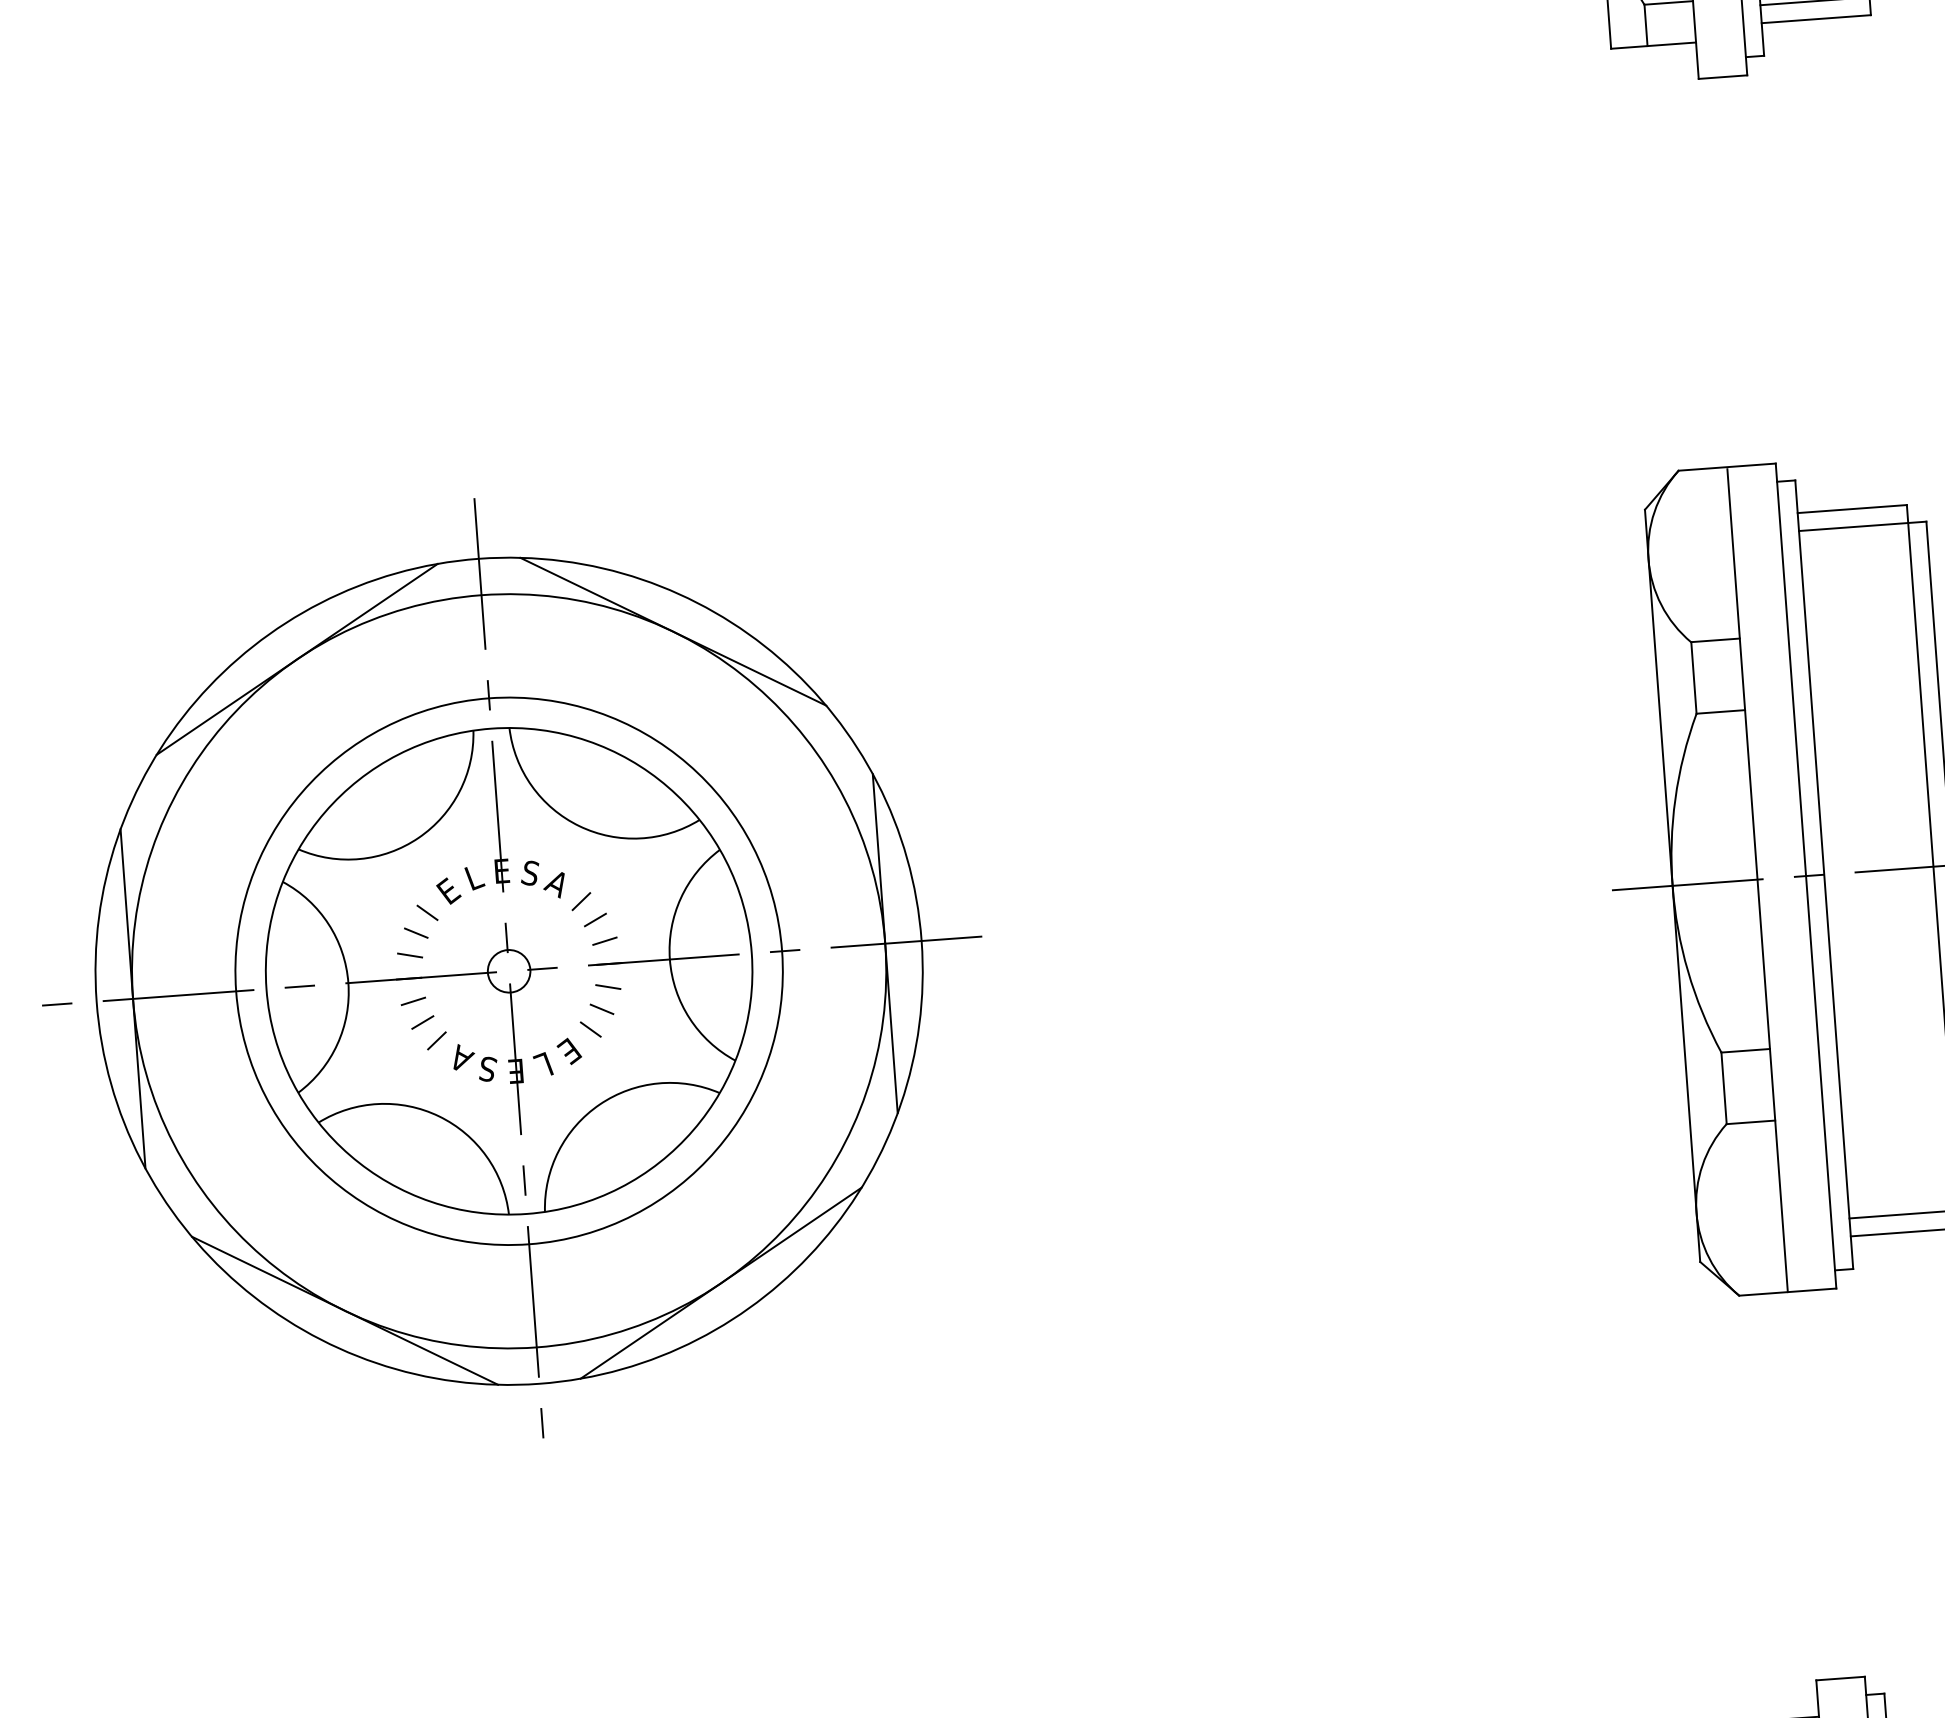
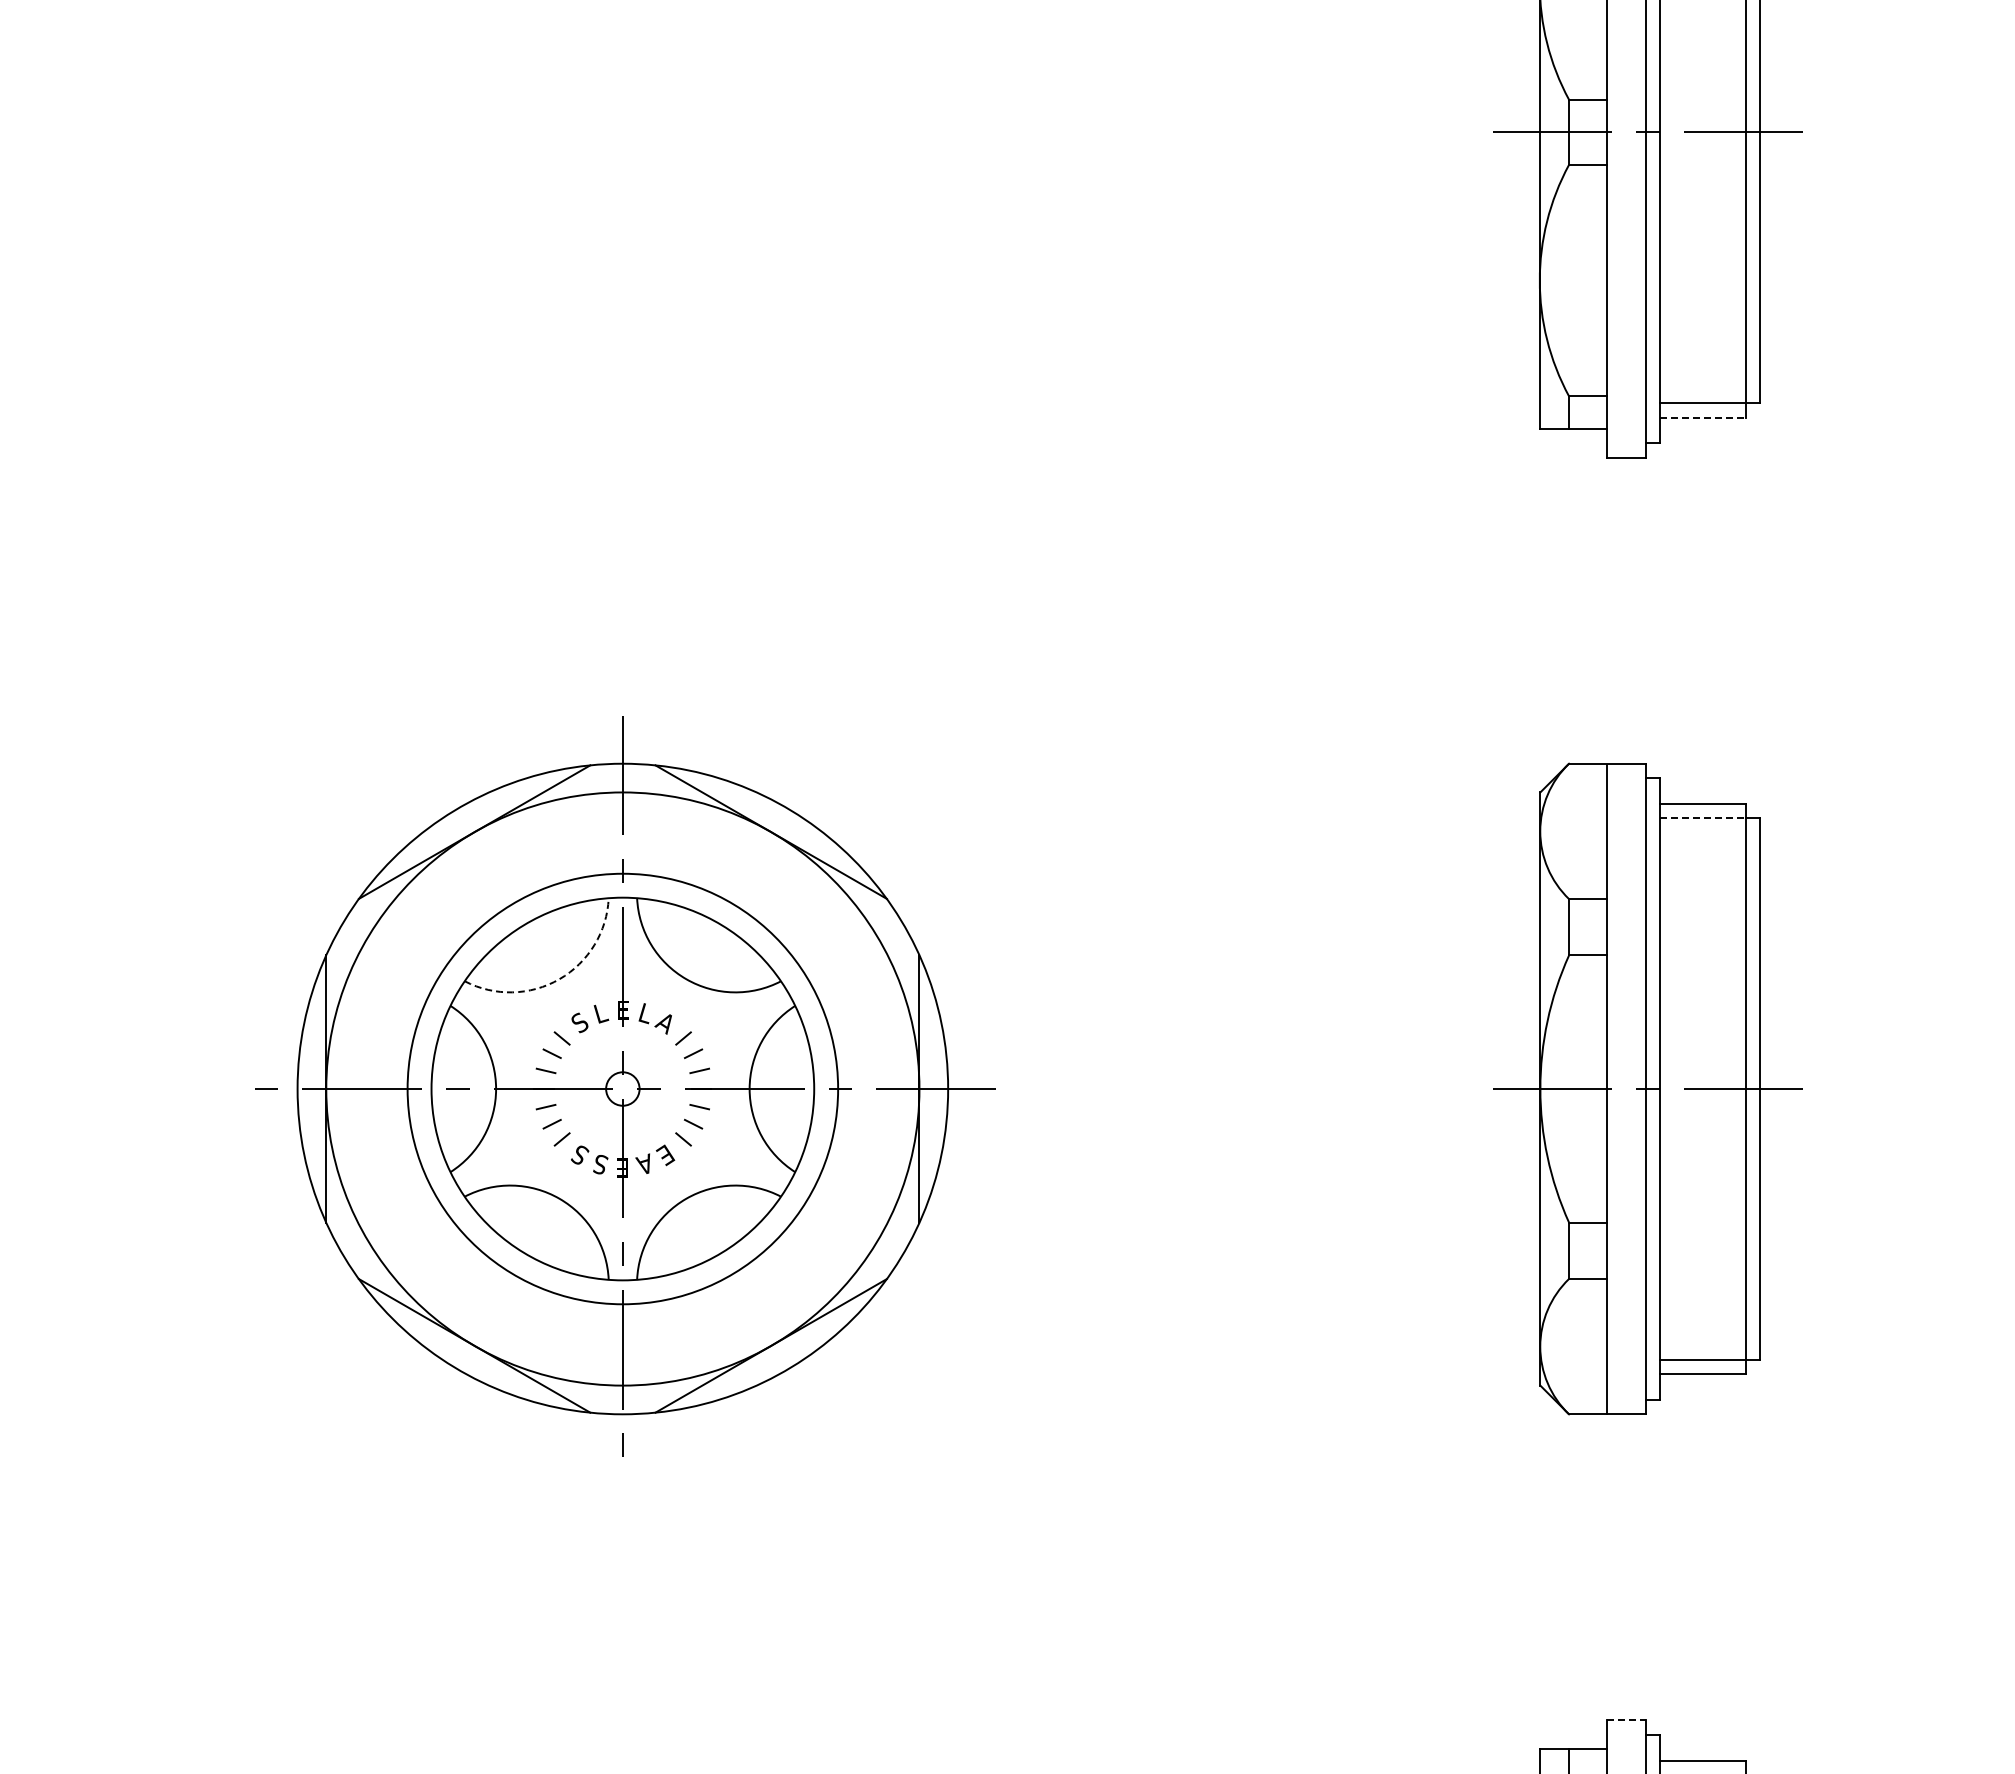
line: (1816, 19) -> (1703, 417), solid -> dashed
line: (1854, 526) -> (1703, 817), solid -> dashed
arc: (418, 838) -> (559, 979), solid -> dashed
text: (529, 873) -> (644, 1013), S -> L
text: (447, 890) -> (579, 1022), E -> S
text: (462, 1056) -> (581, 1153), A -> S
text: (542, 1063) -> (643, 1163), L -> A
line: (1840, 1678) -> (1626, 1720), solid -> dashed

